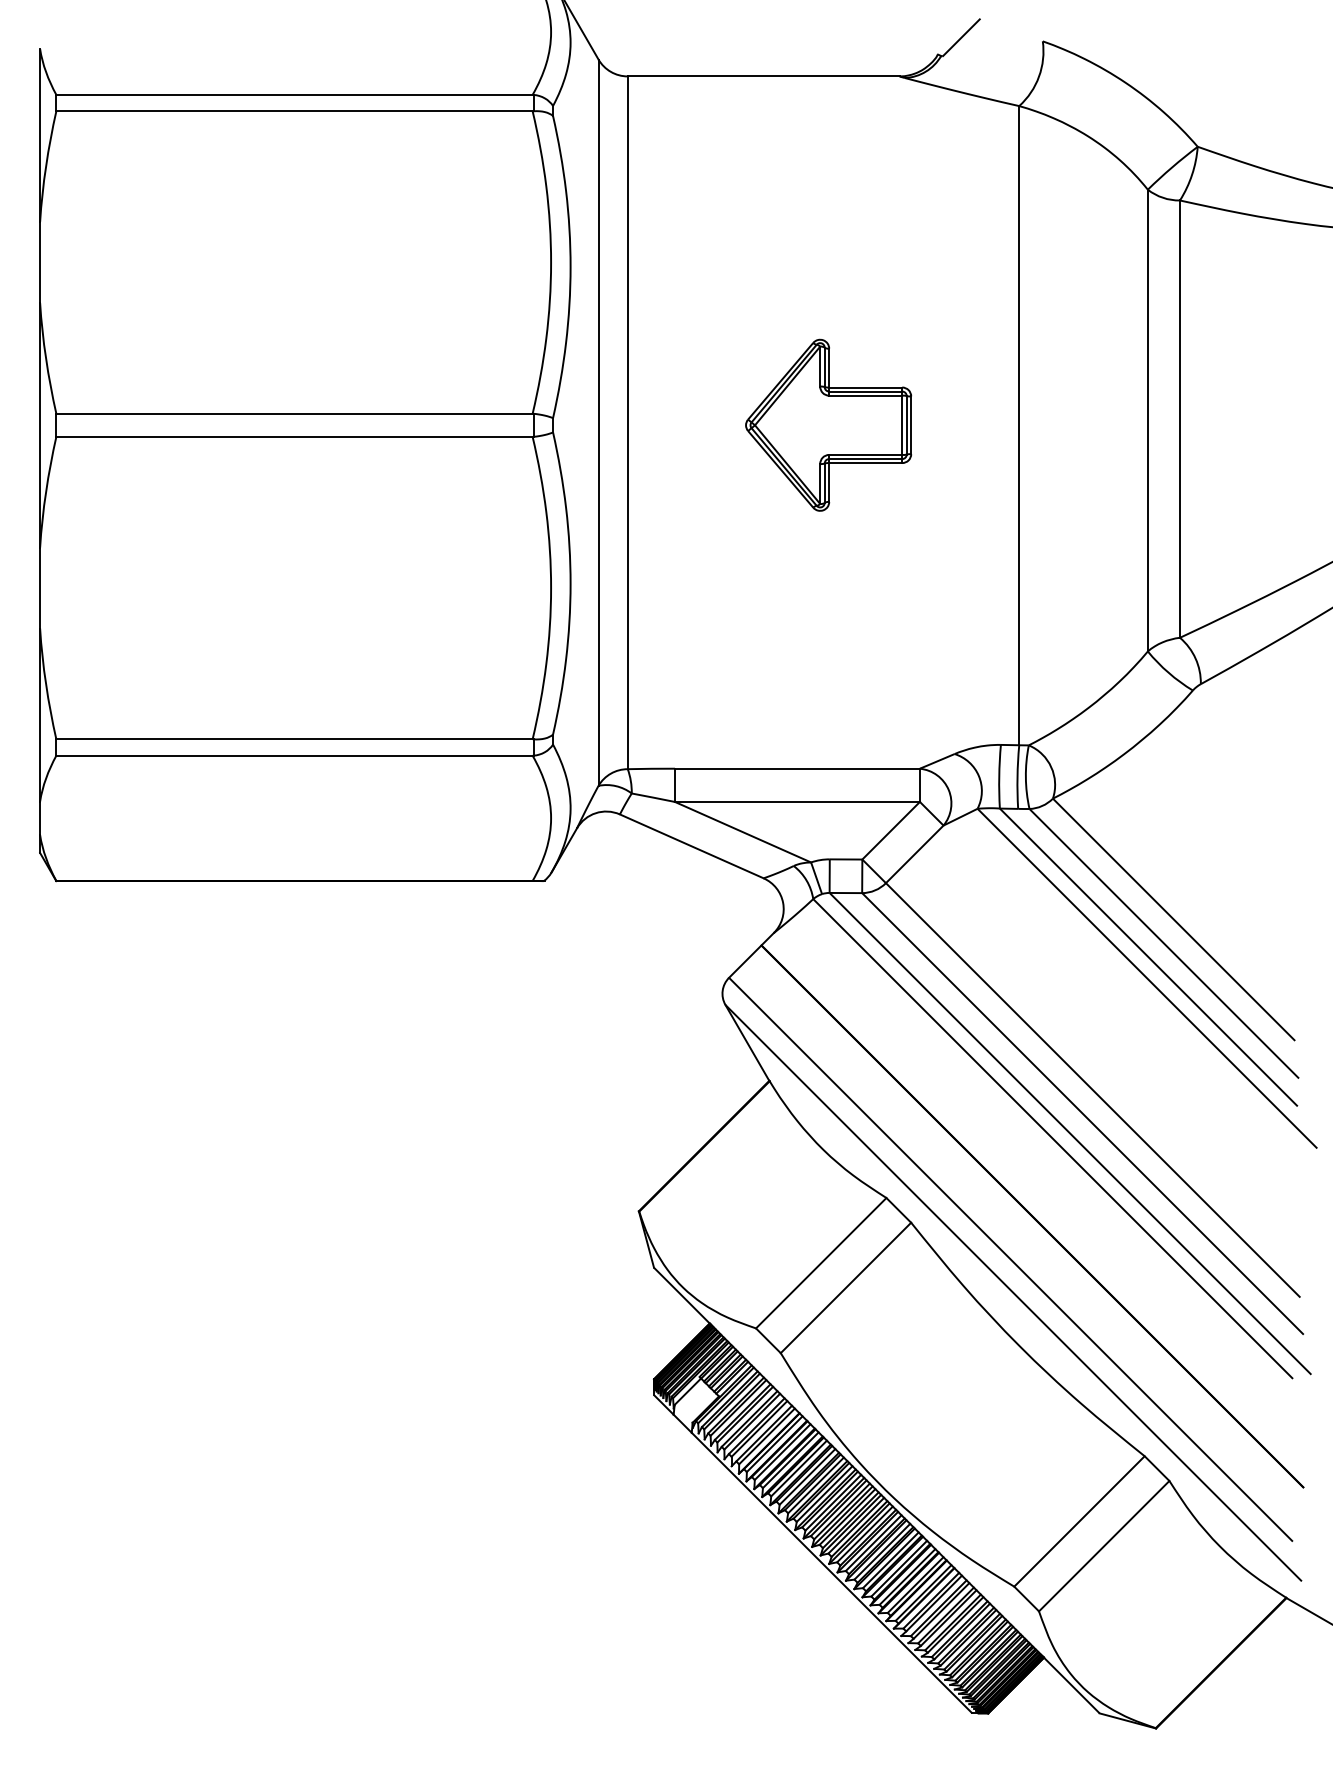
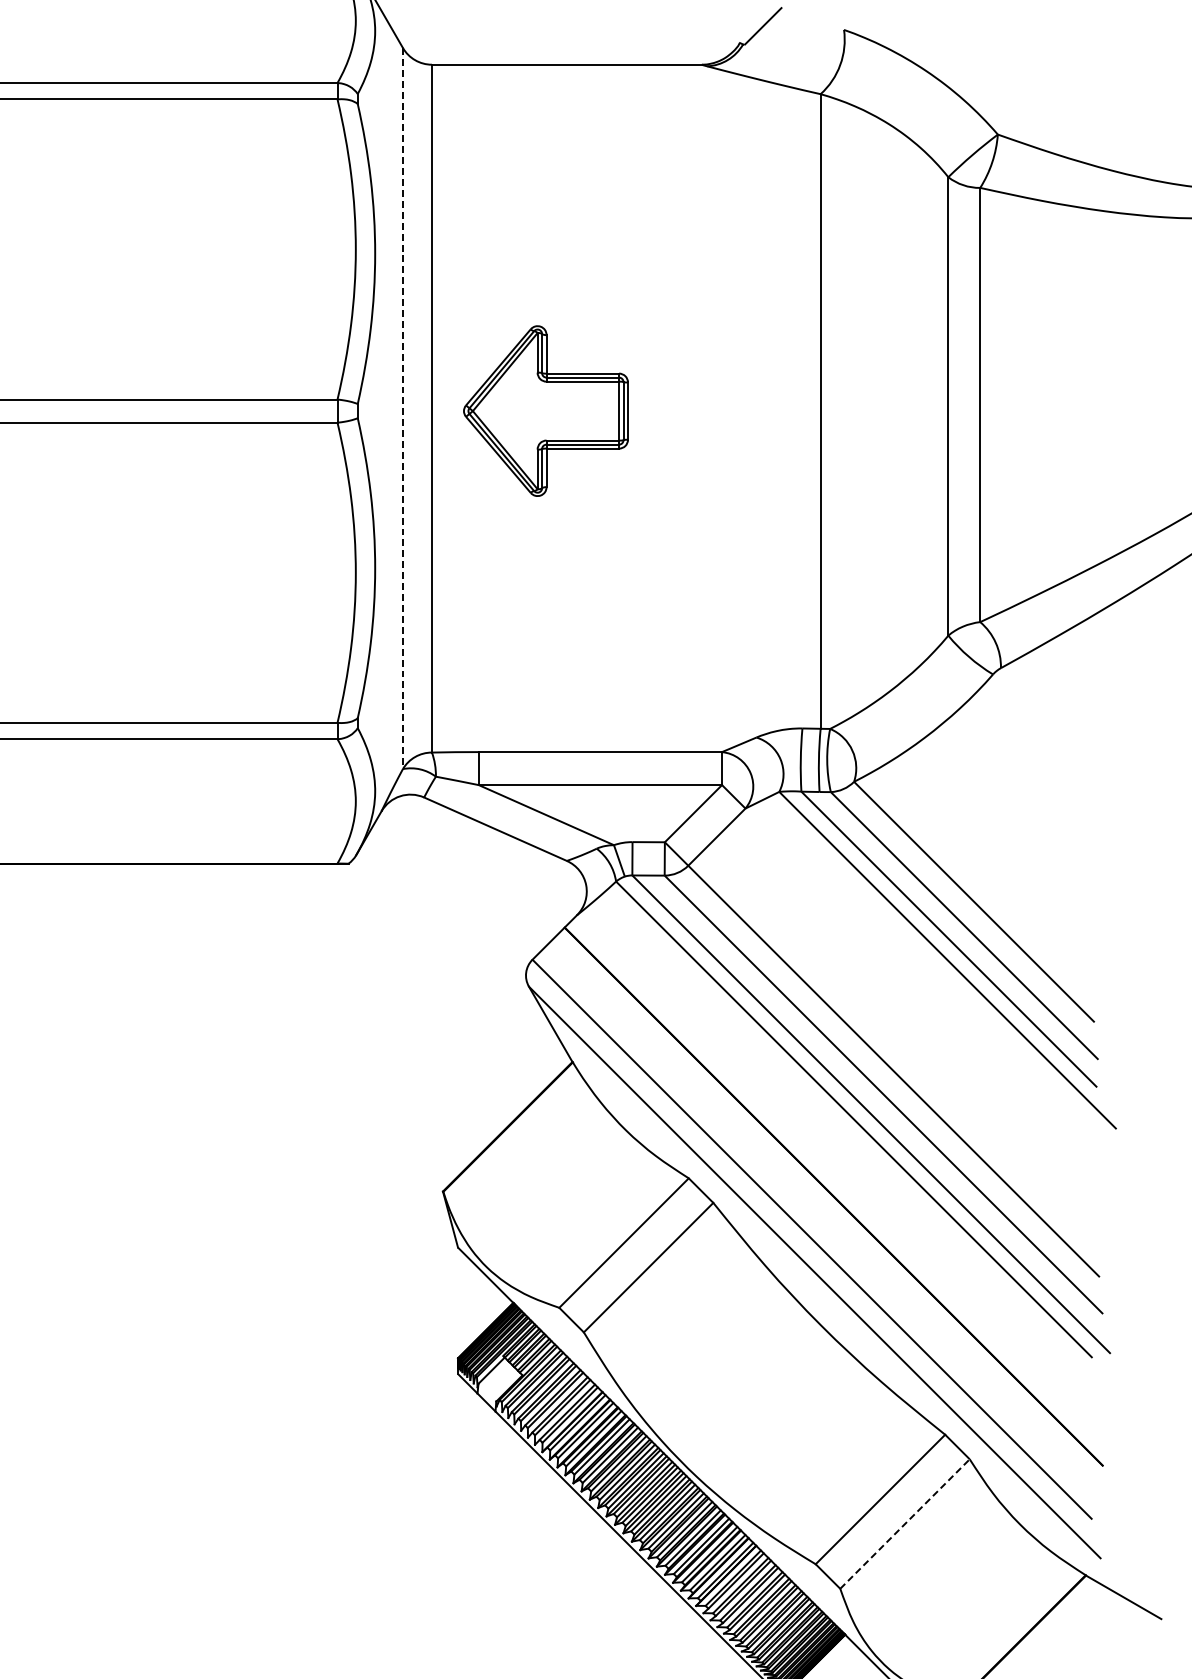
line: (598, 423) -> (402, 409), solid -> dashed
part: (828, 424) -> (545, 410), moved
line: (1104, 1545) -> (905, 1523), solid -> dashed

